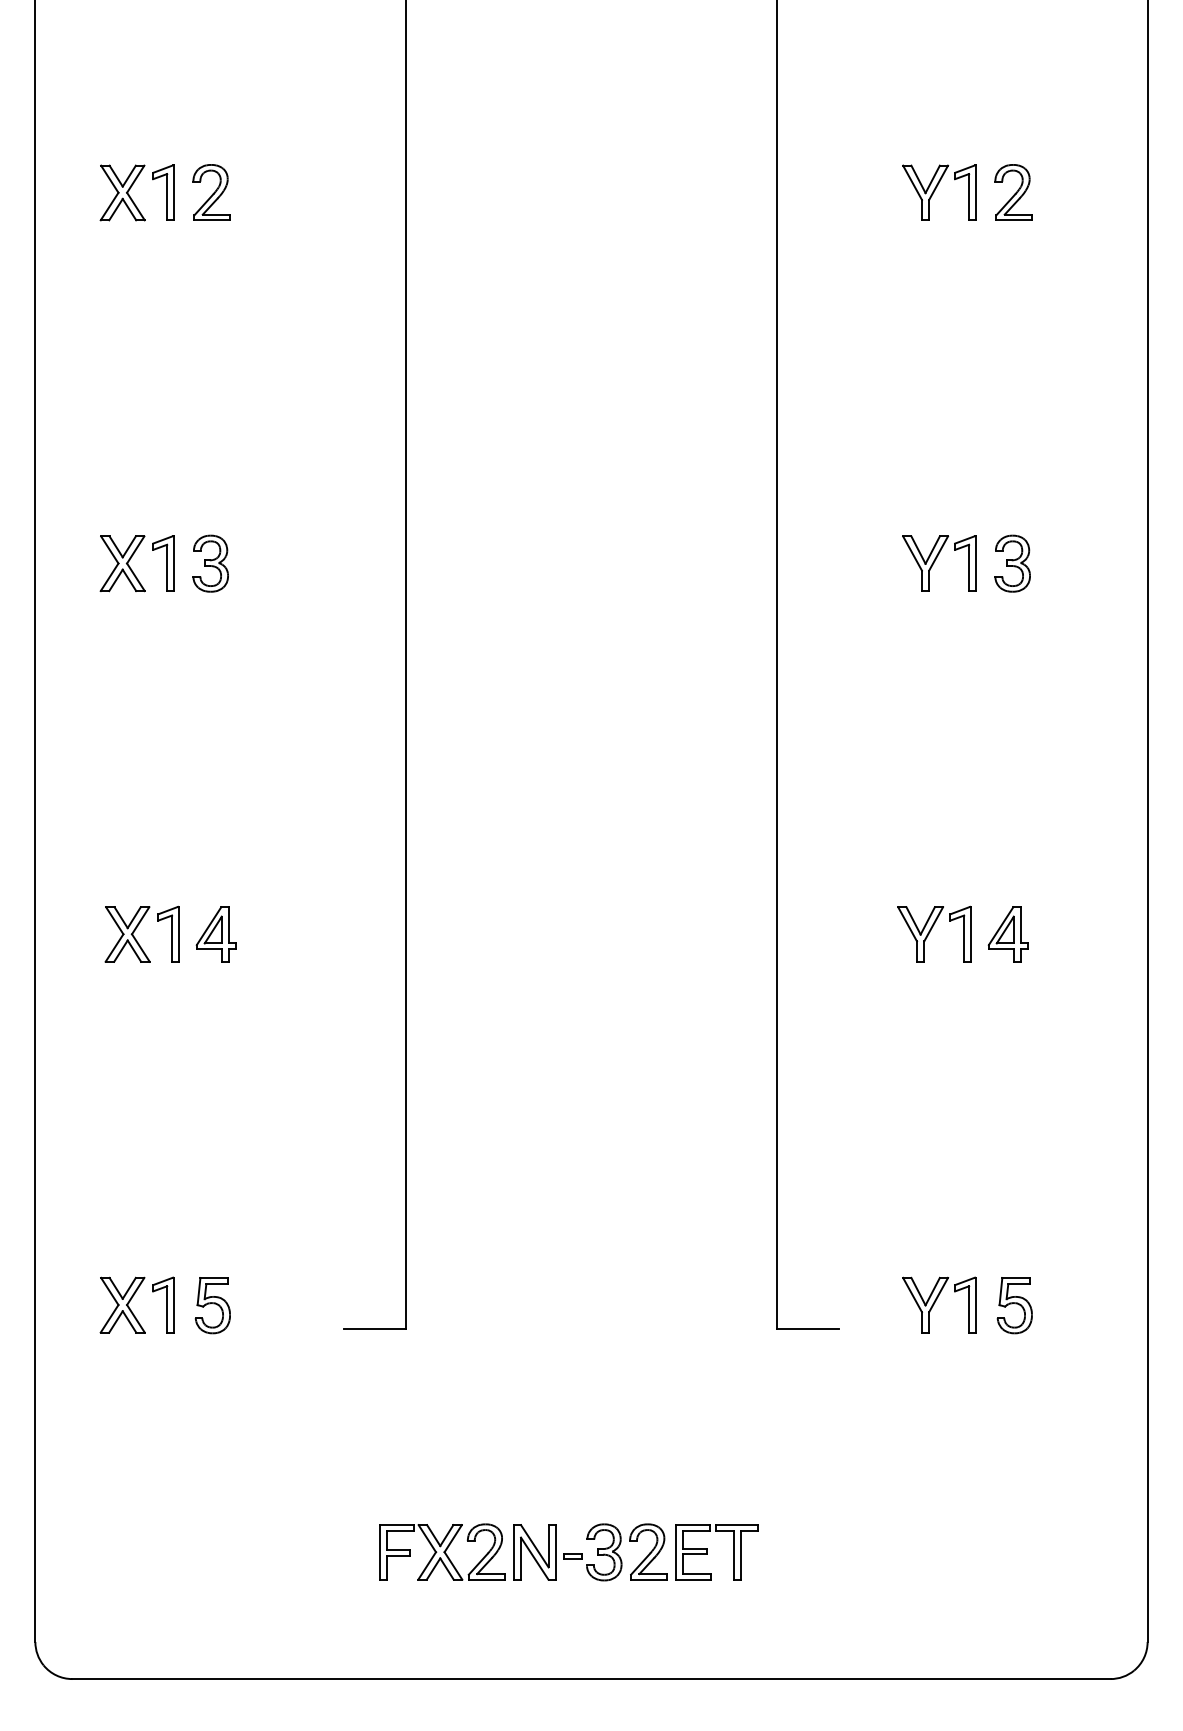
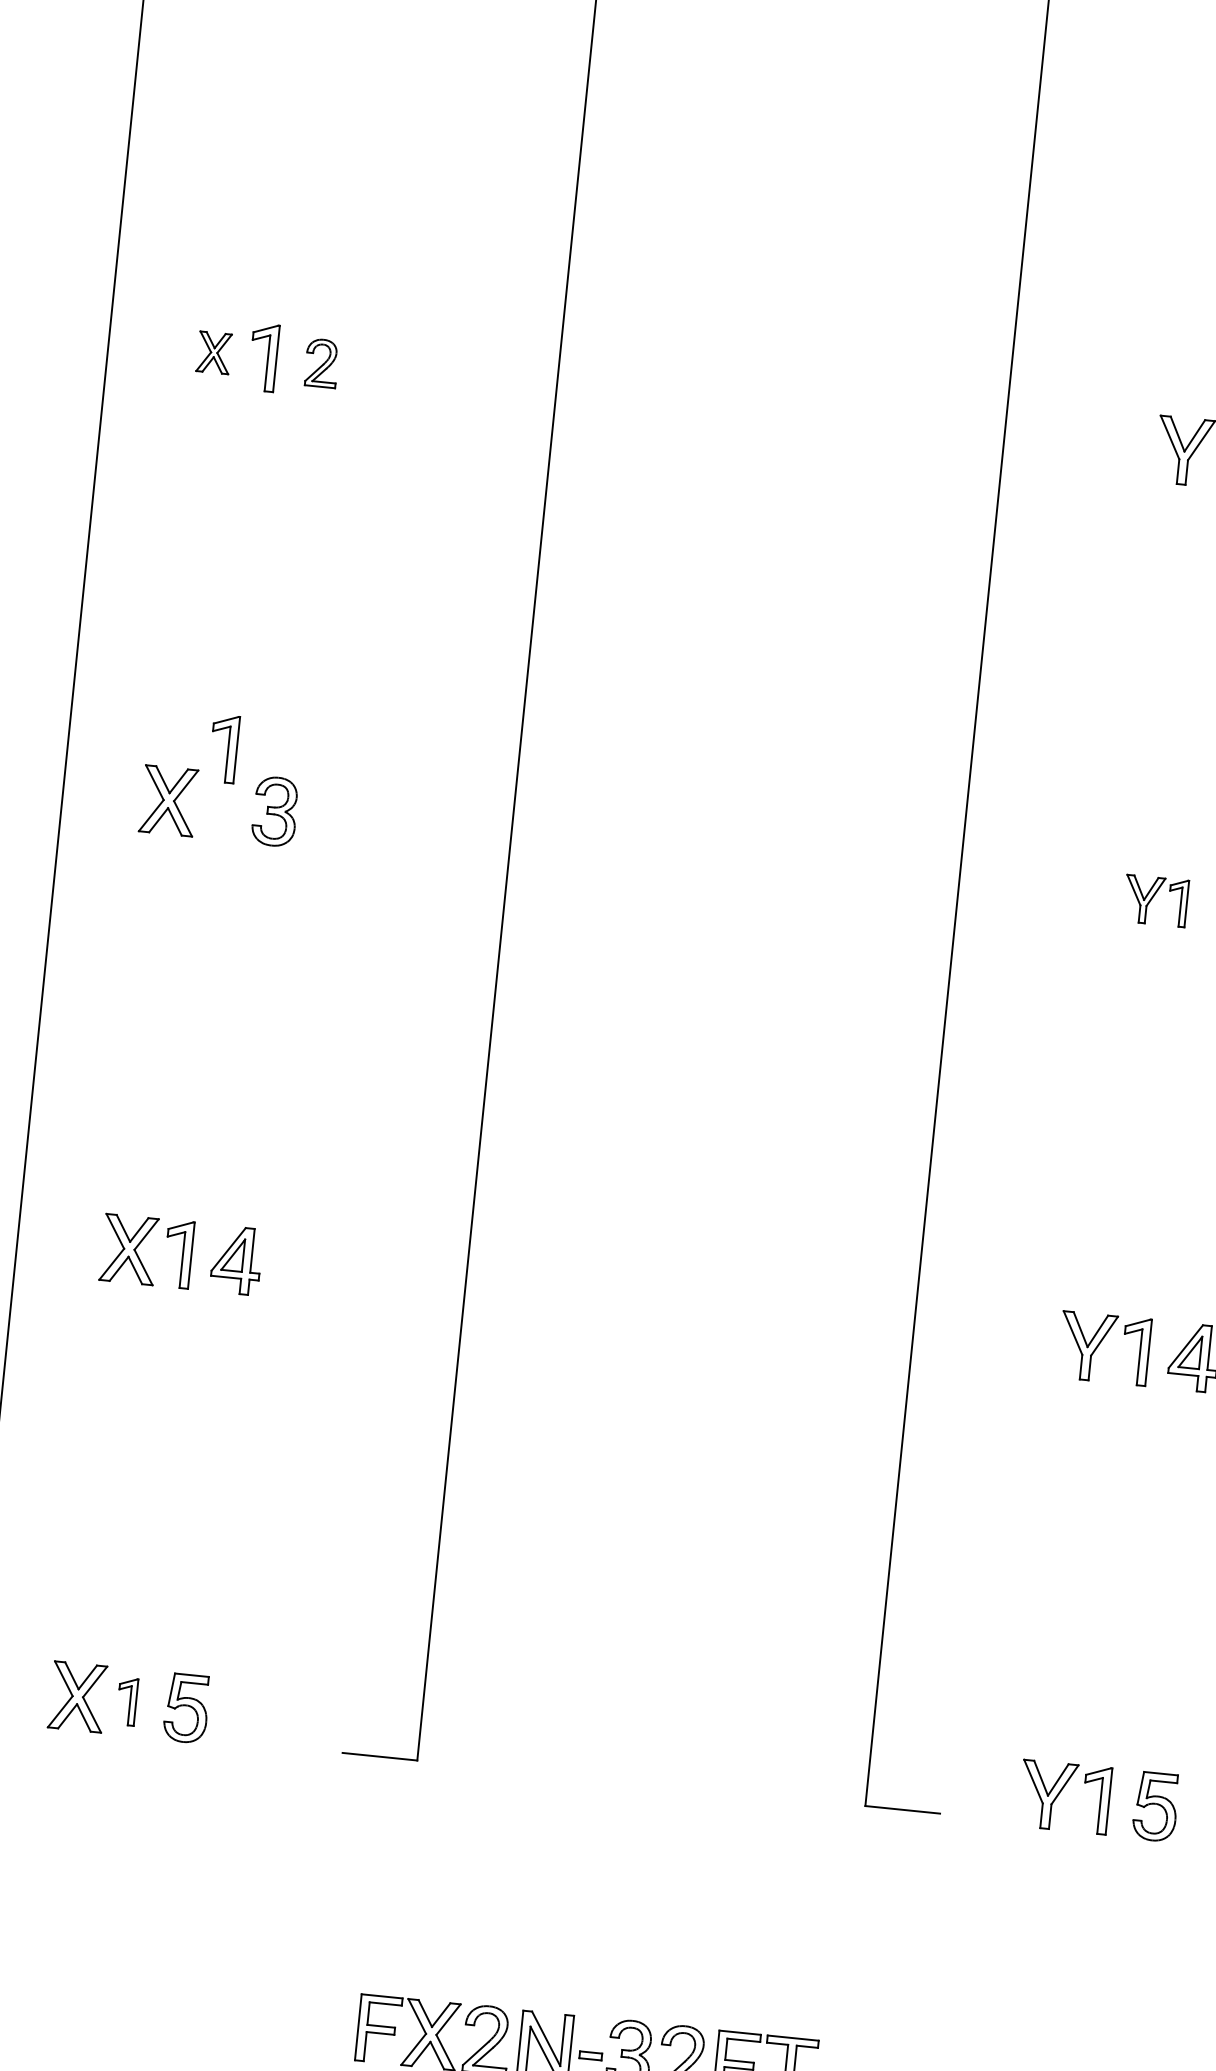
part: (122, 192) -> (214, 352), size x0.6
part: (211, 192) -> (321, 363), size x0.7
part: (163, 563) -> (223, 748), moved
part: (939, 563) -> (1155, 900), size x0.7
part: (163, 1304) -> (127, 1701), size x0.7

